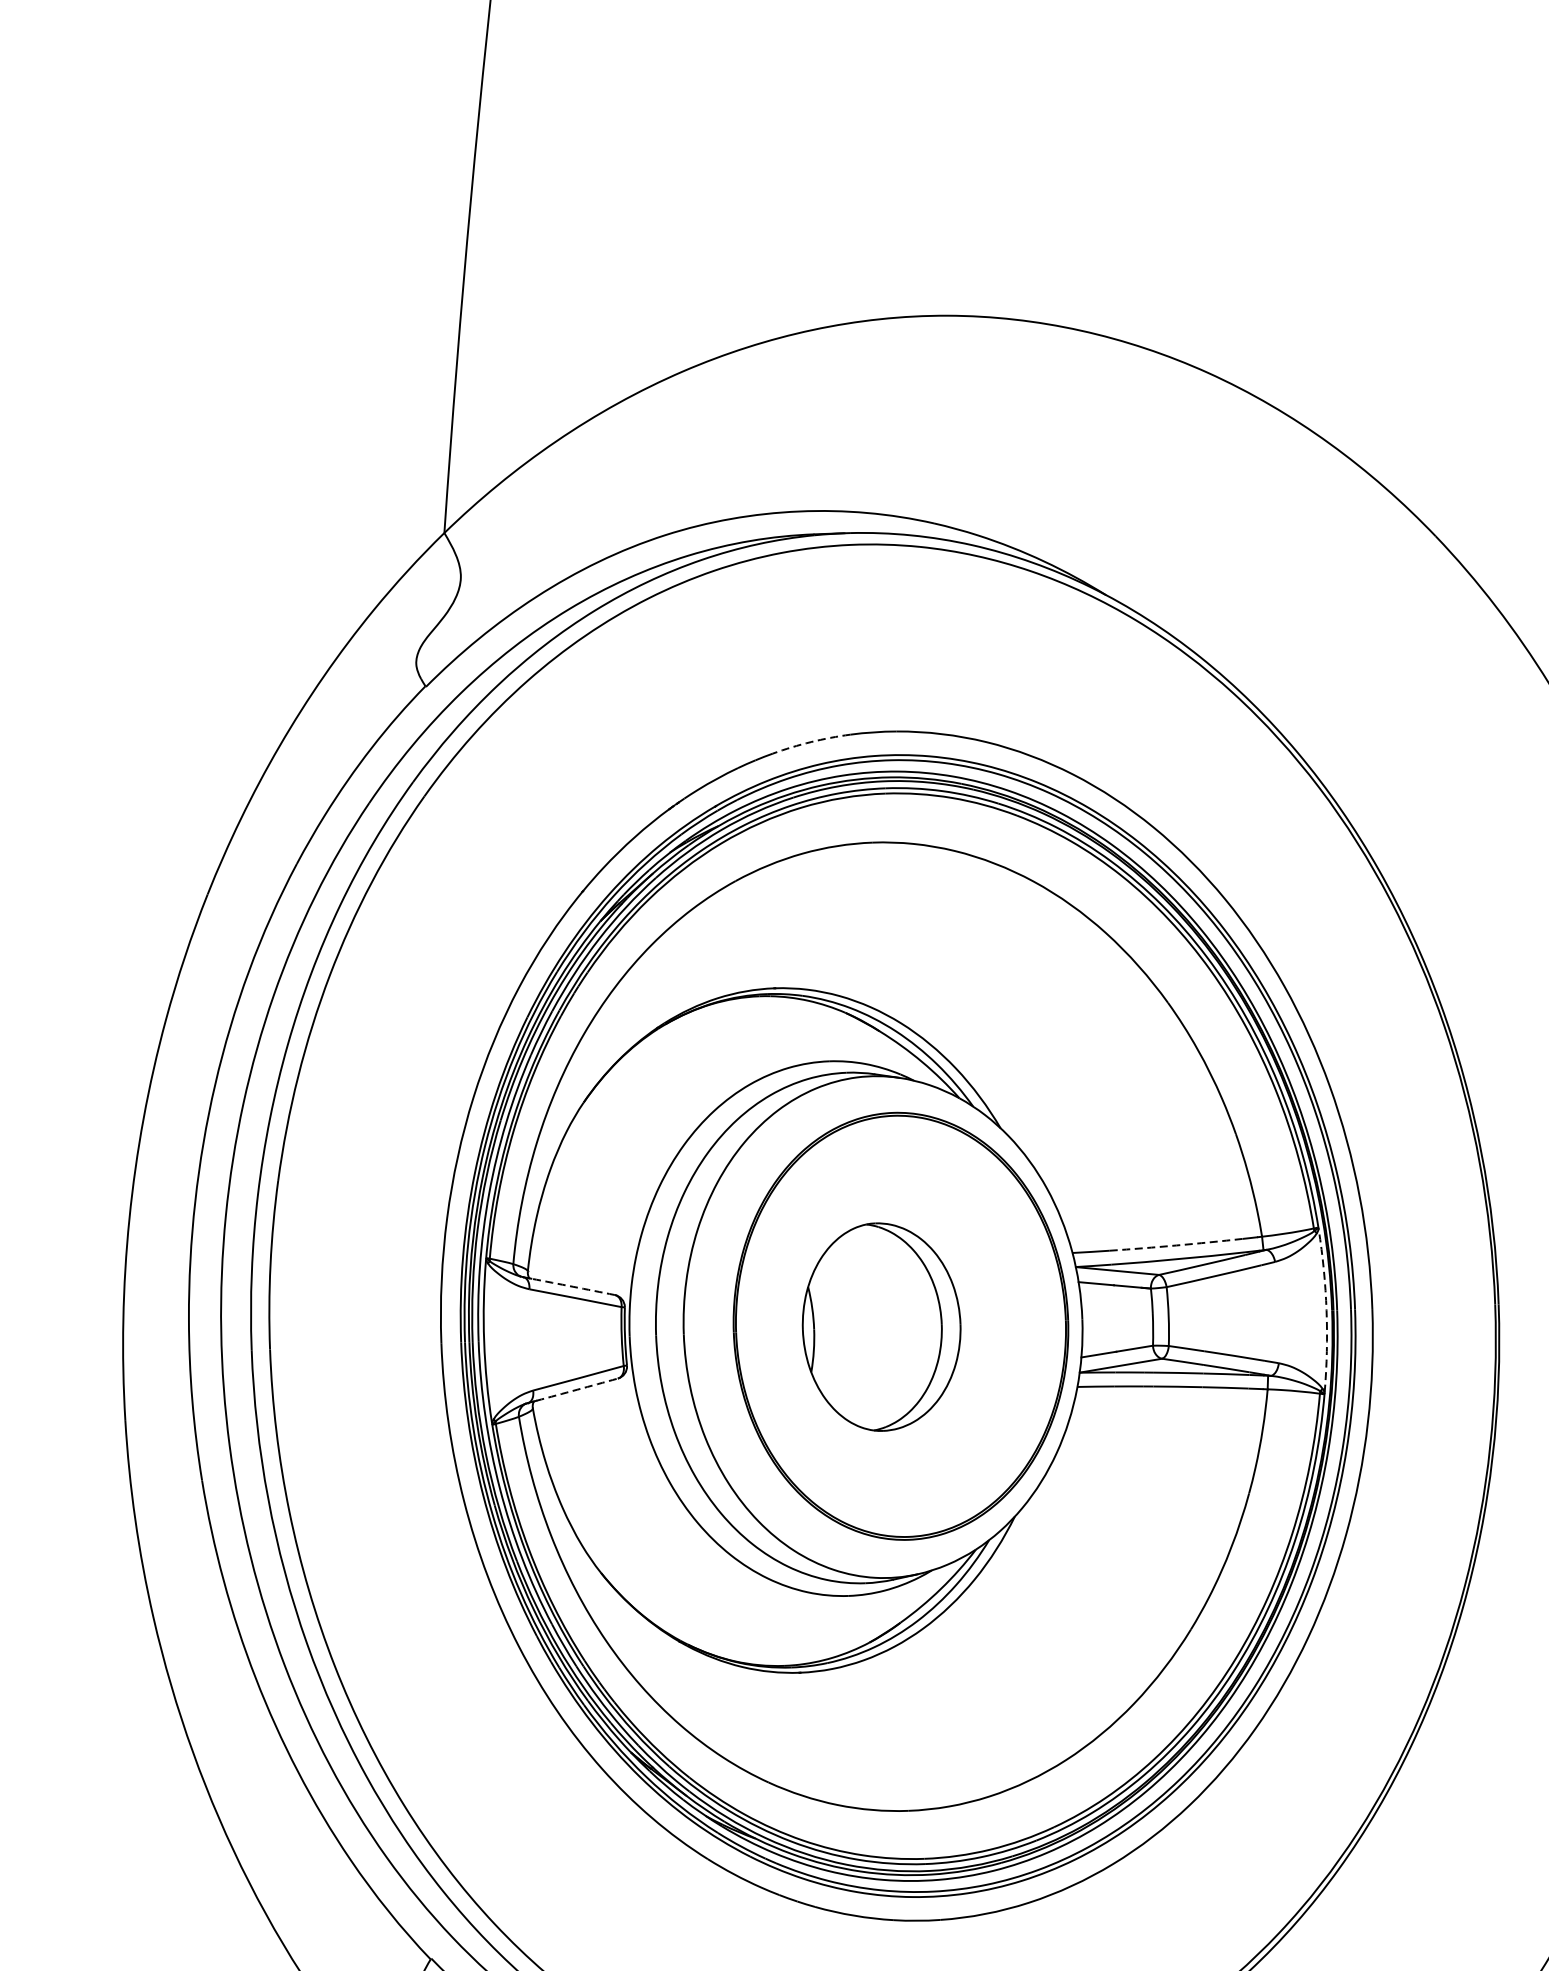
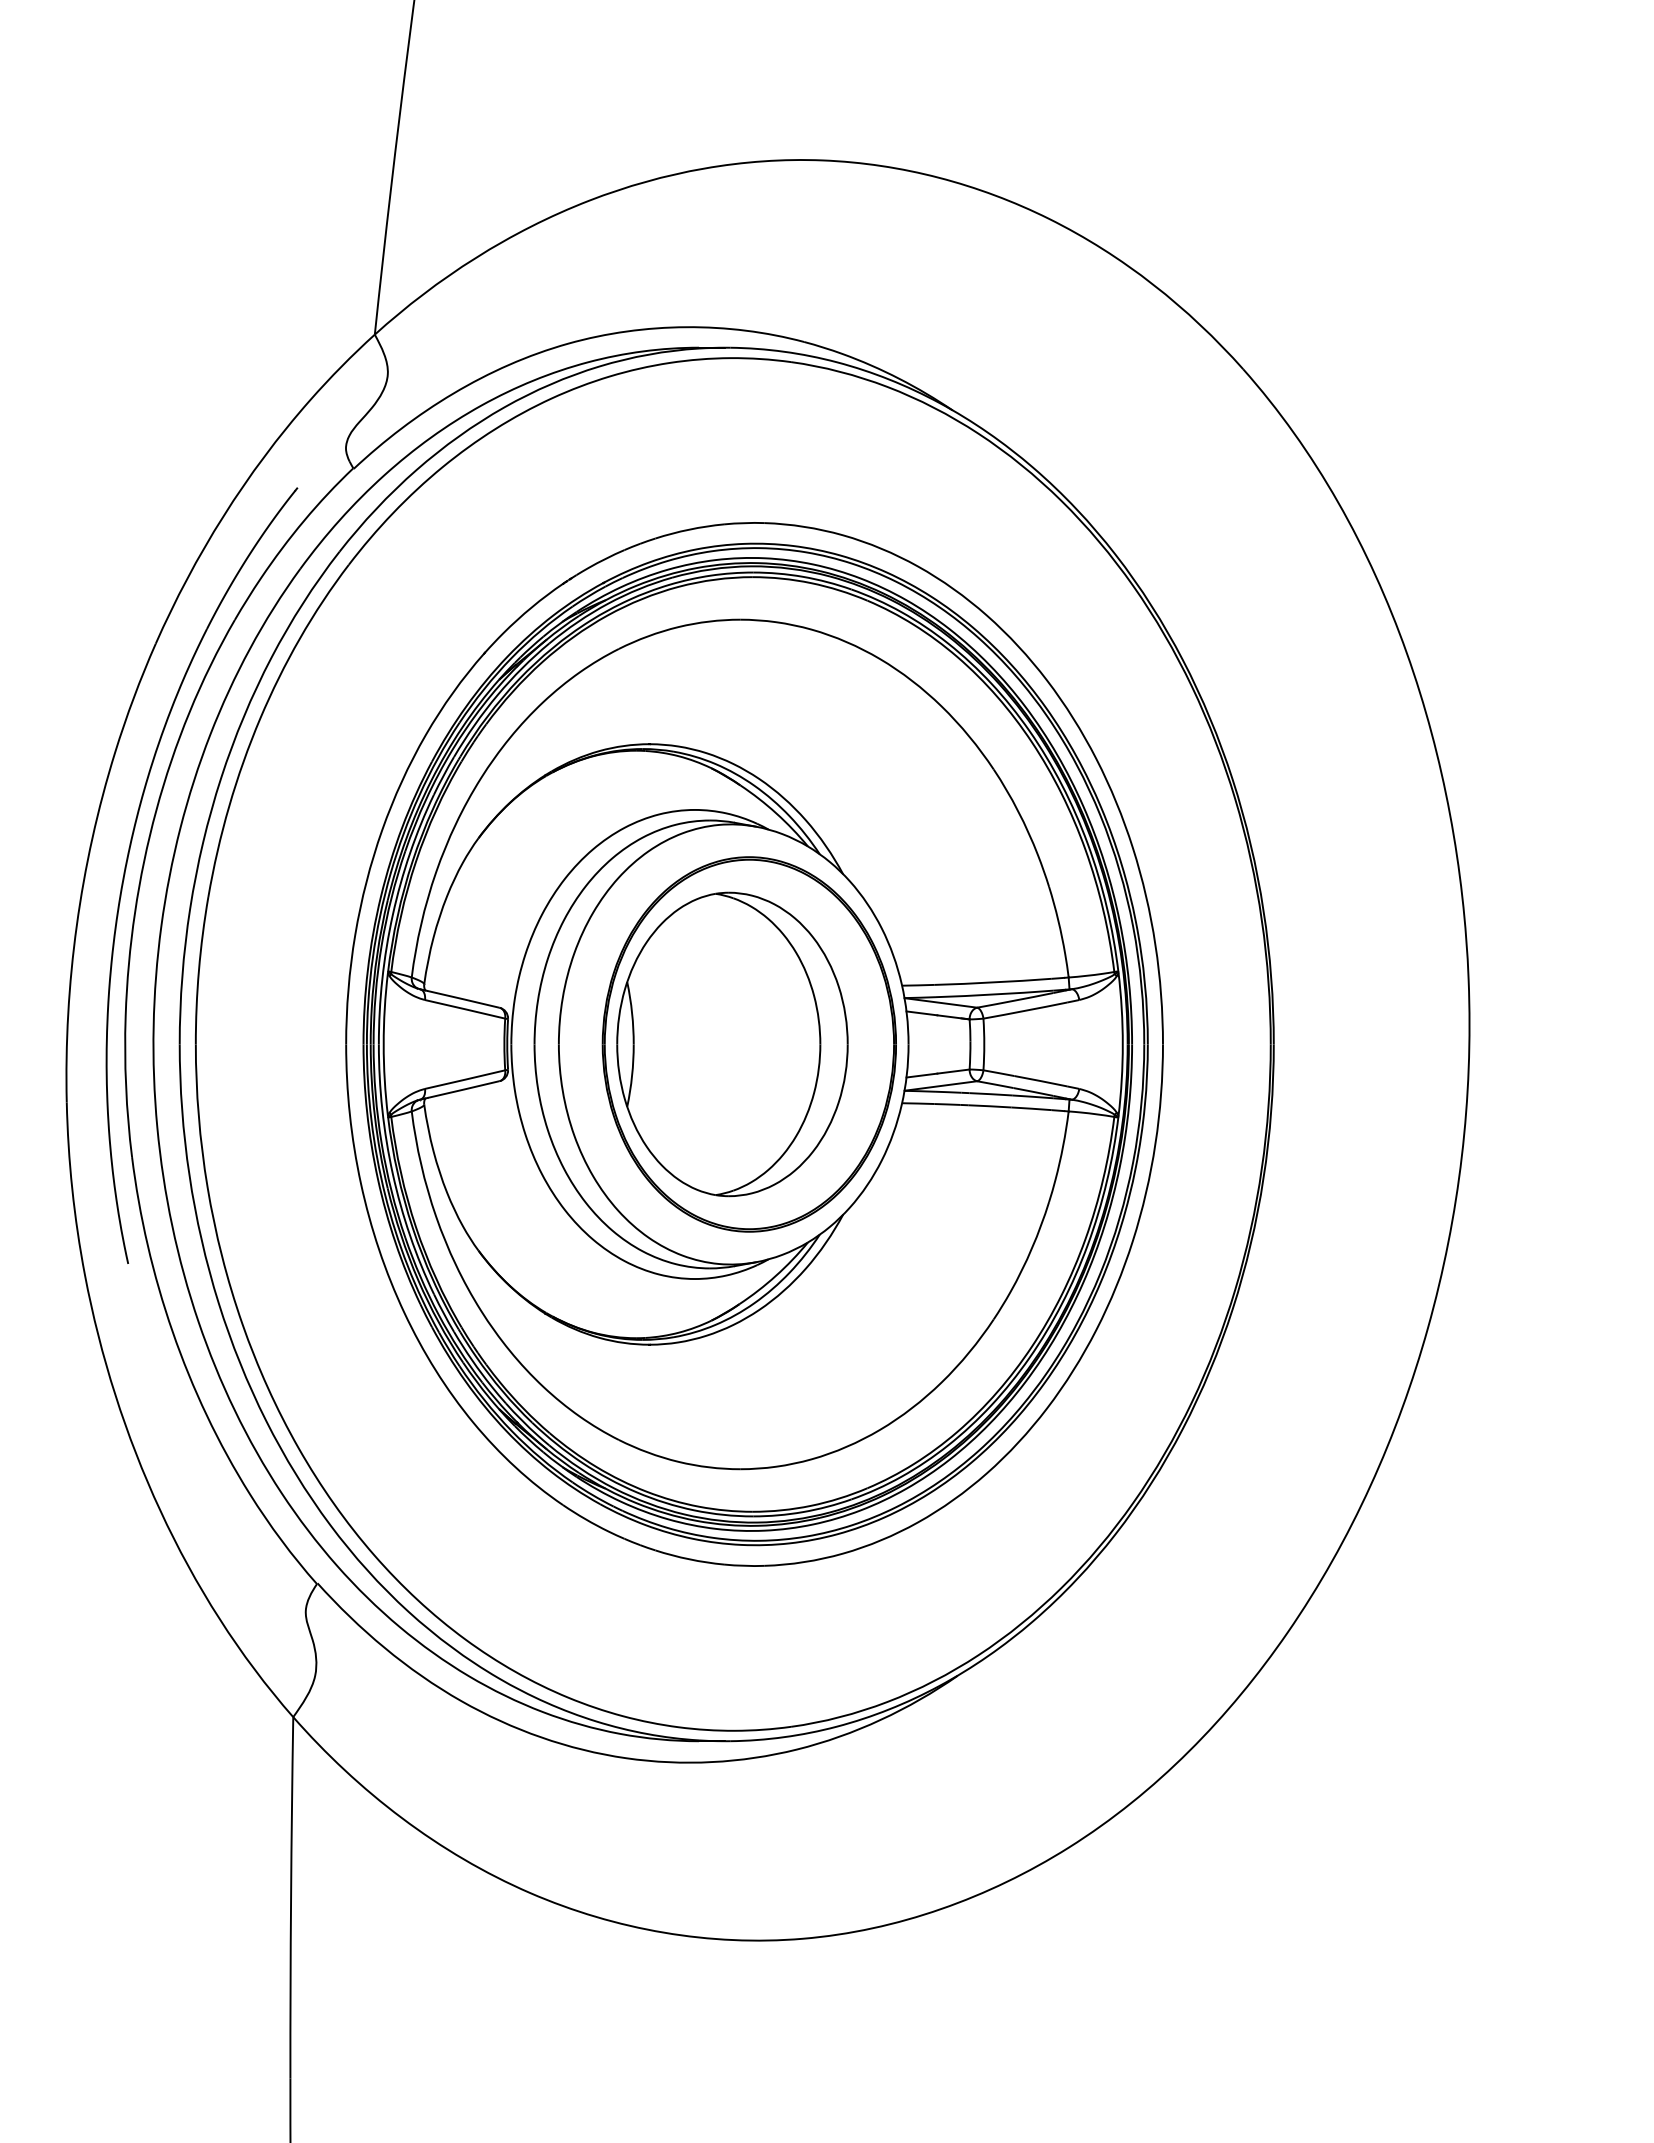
arc: (811, 741) -> (689, 529), dashed -> solid
part: (185, 1141) -> (128, 859), added
arc: (1176, 1245) -> (993, 982), dashed -> solid
arc: (573, 1287) -> (463, 999), dashed -> solid
arc: (1326, 1310) -> (1122, 1044), dashed -> solid
part: (881, 1327) -> (732, 1044), size x1.67
arc: (577, 1389) -> (463, 1089), dashed -> solid

